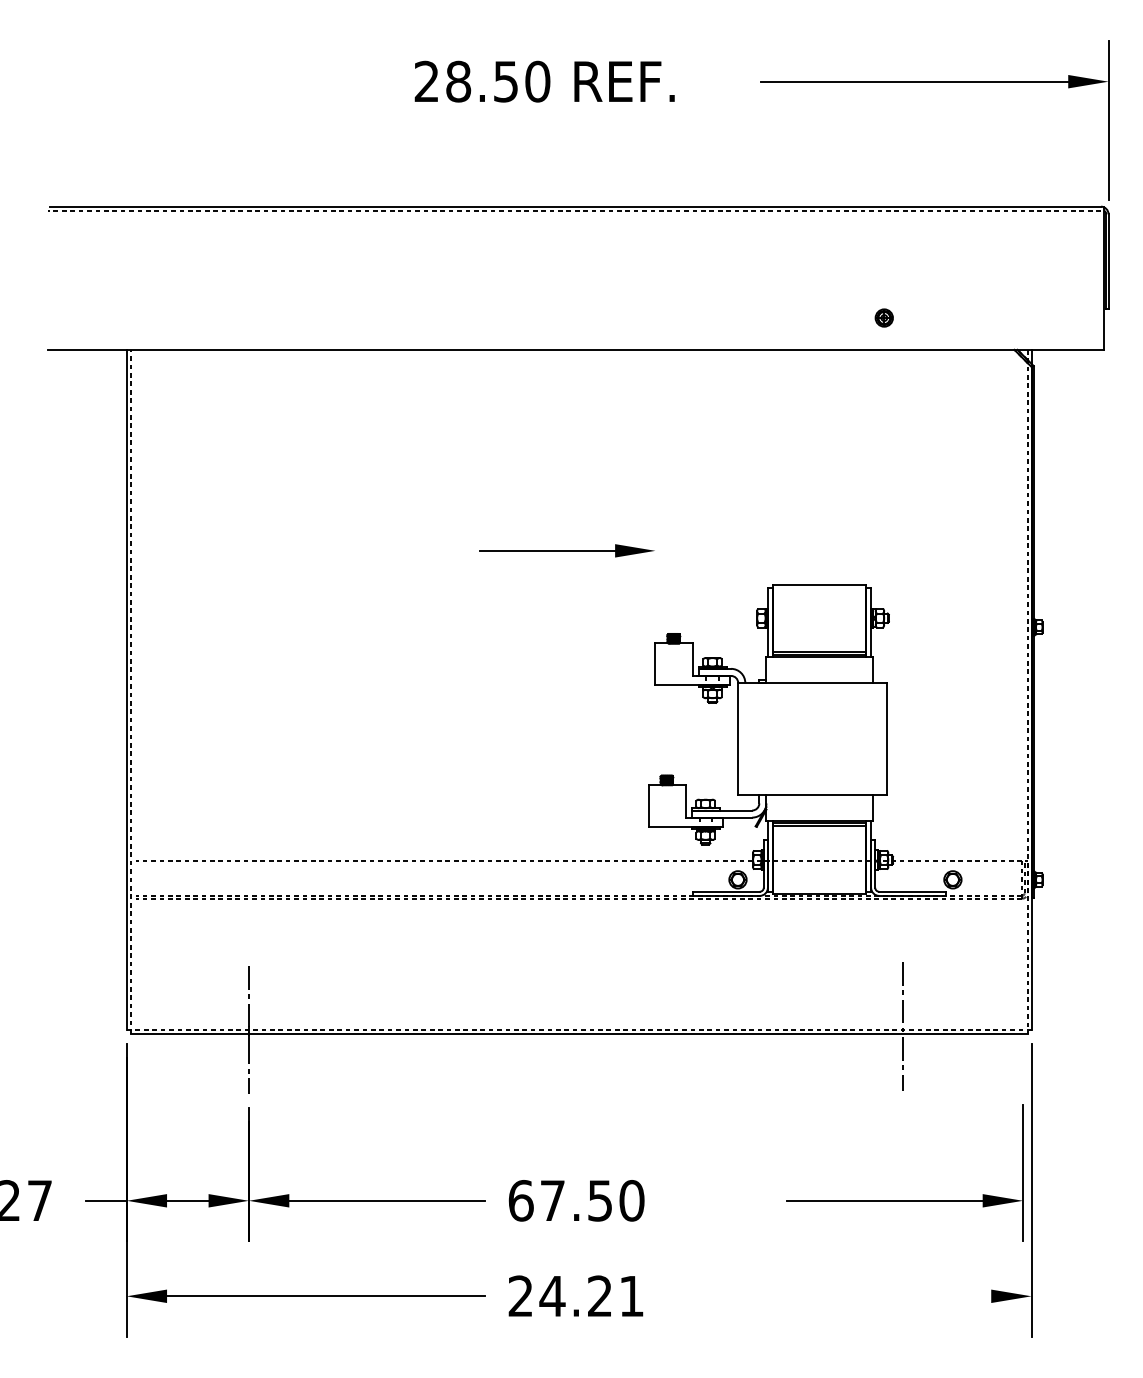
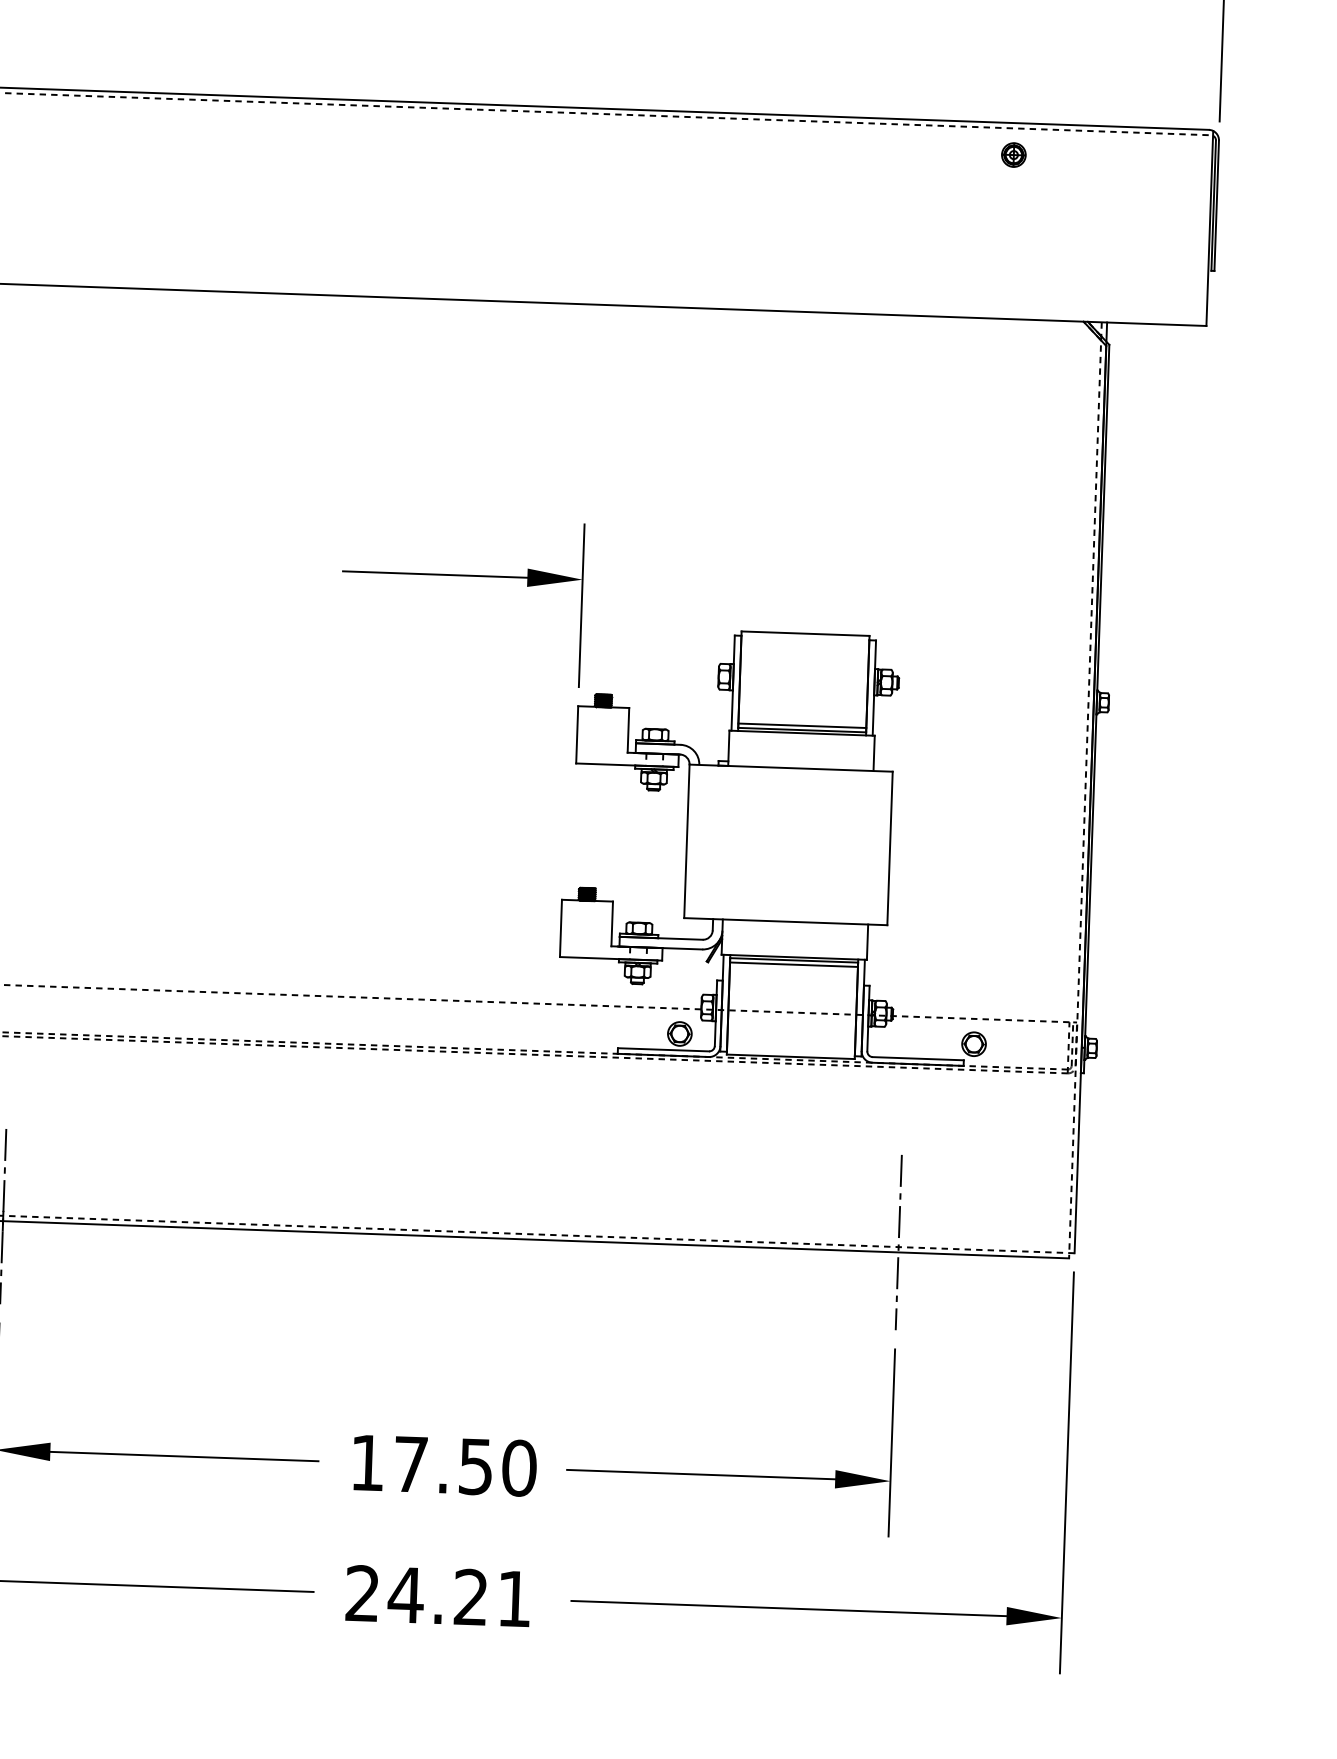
part: (883, 317) -> (1012, 154), moved
line: (655, 569) -> (581, 605), added
text: (520, 1200) -> (366, 1462), 67.50 -> 17.50
part: (904, 1200) -> (728, 1475), moved
line: (832, 1296) -> (789, 1608), added

